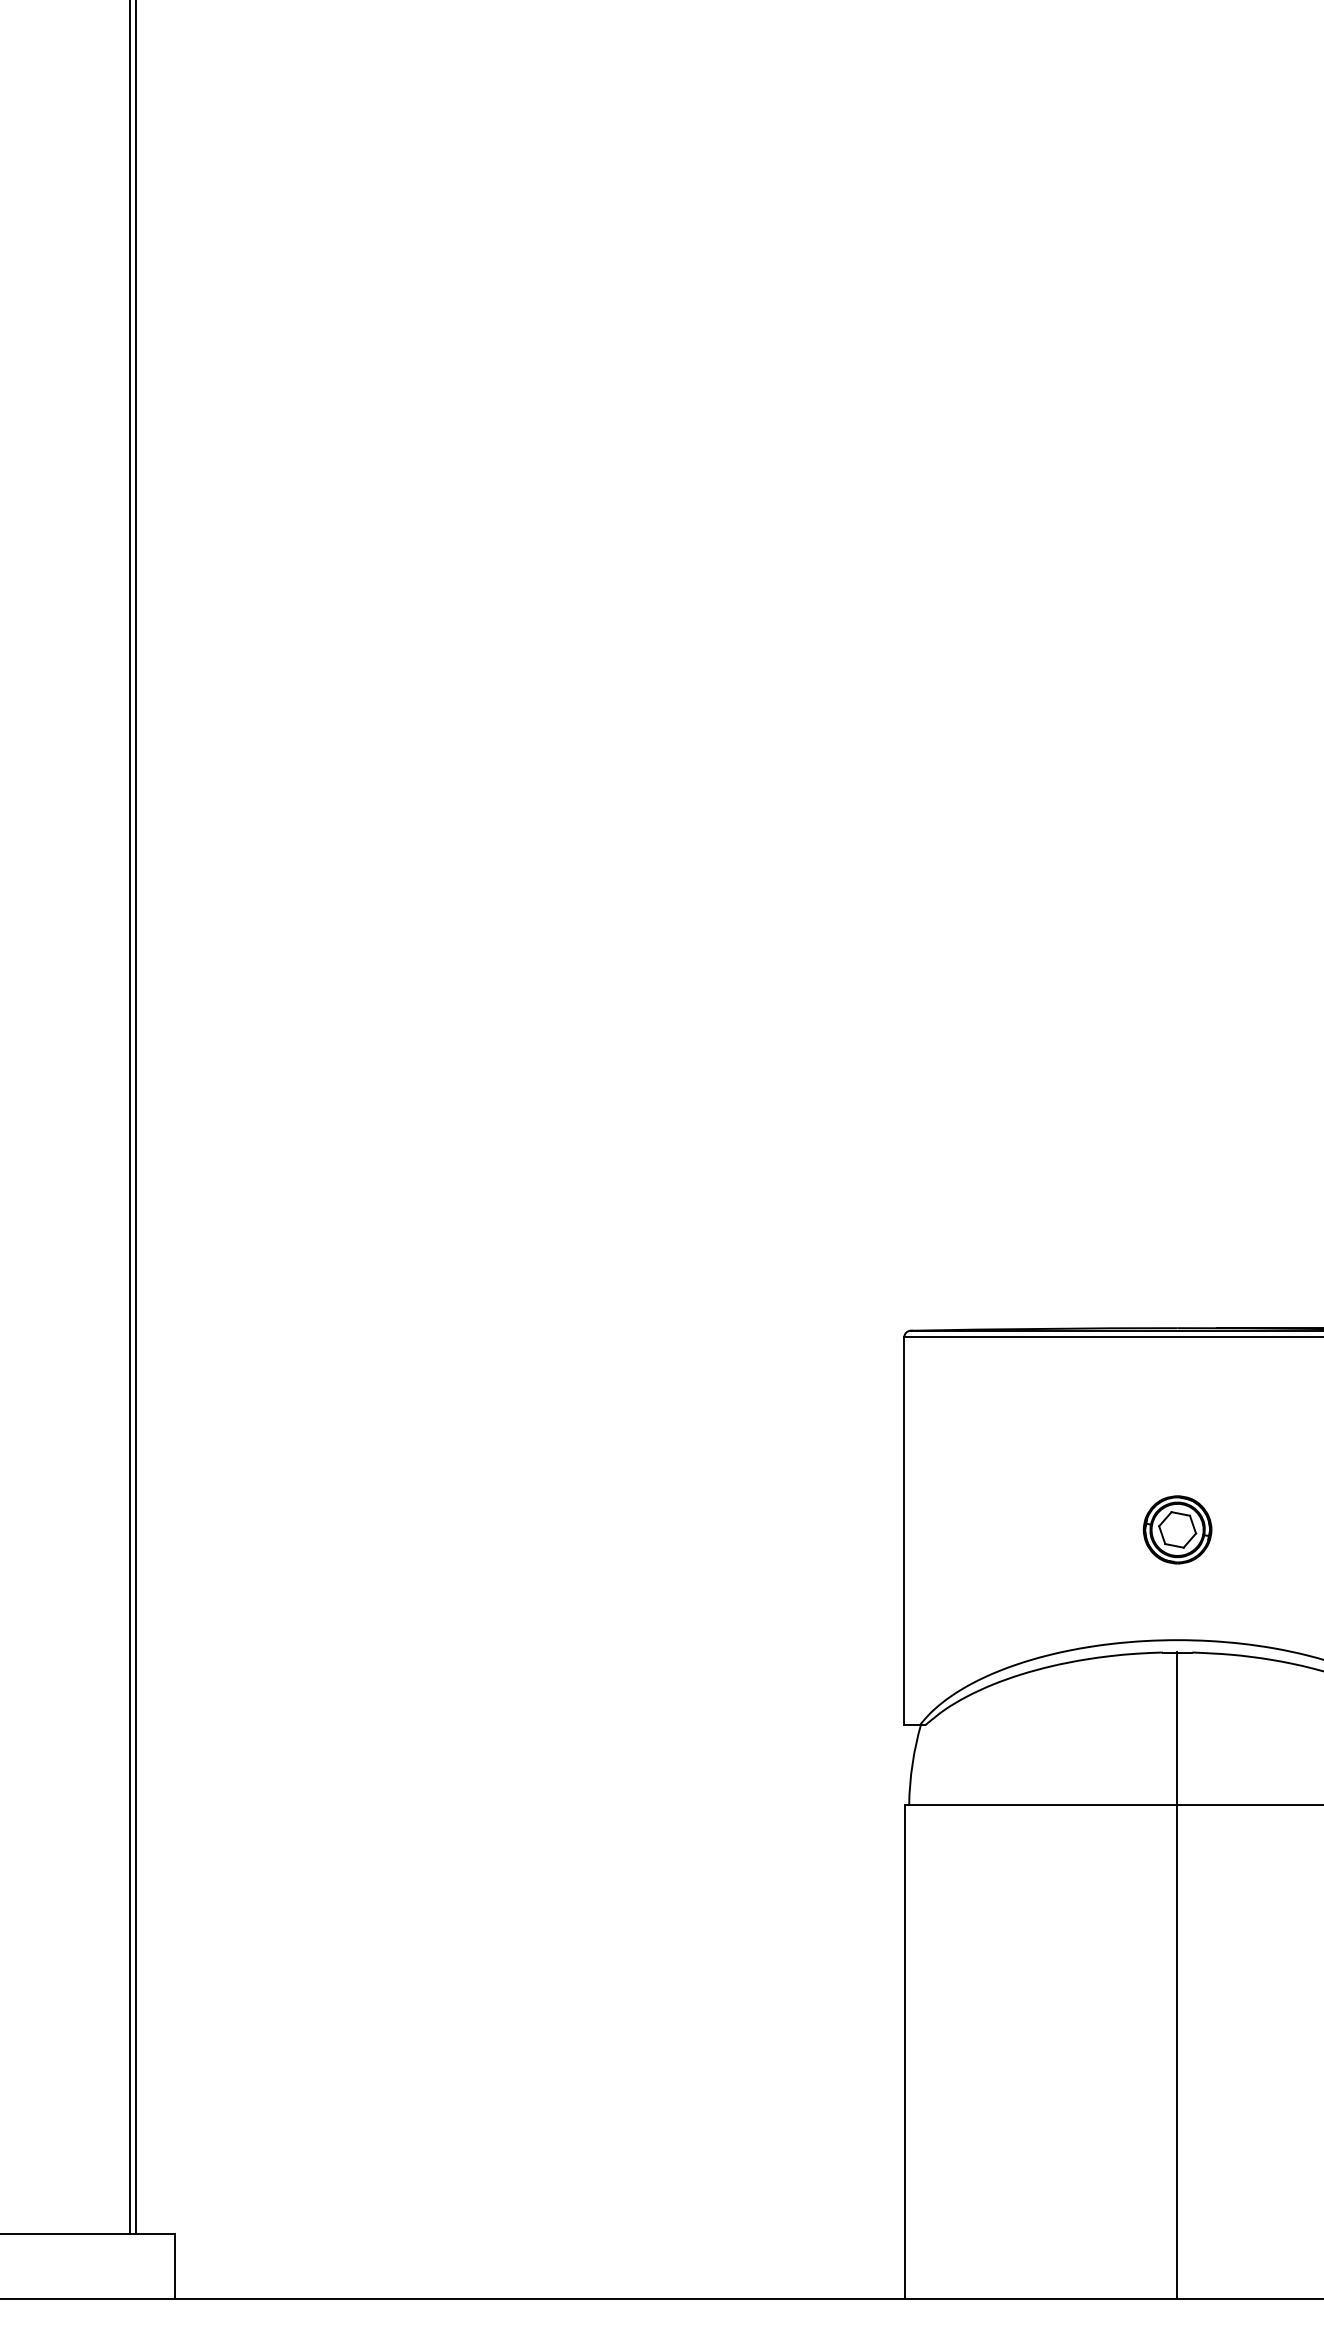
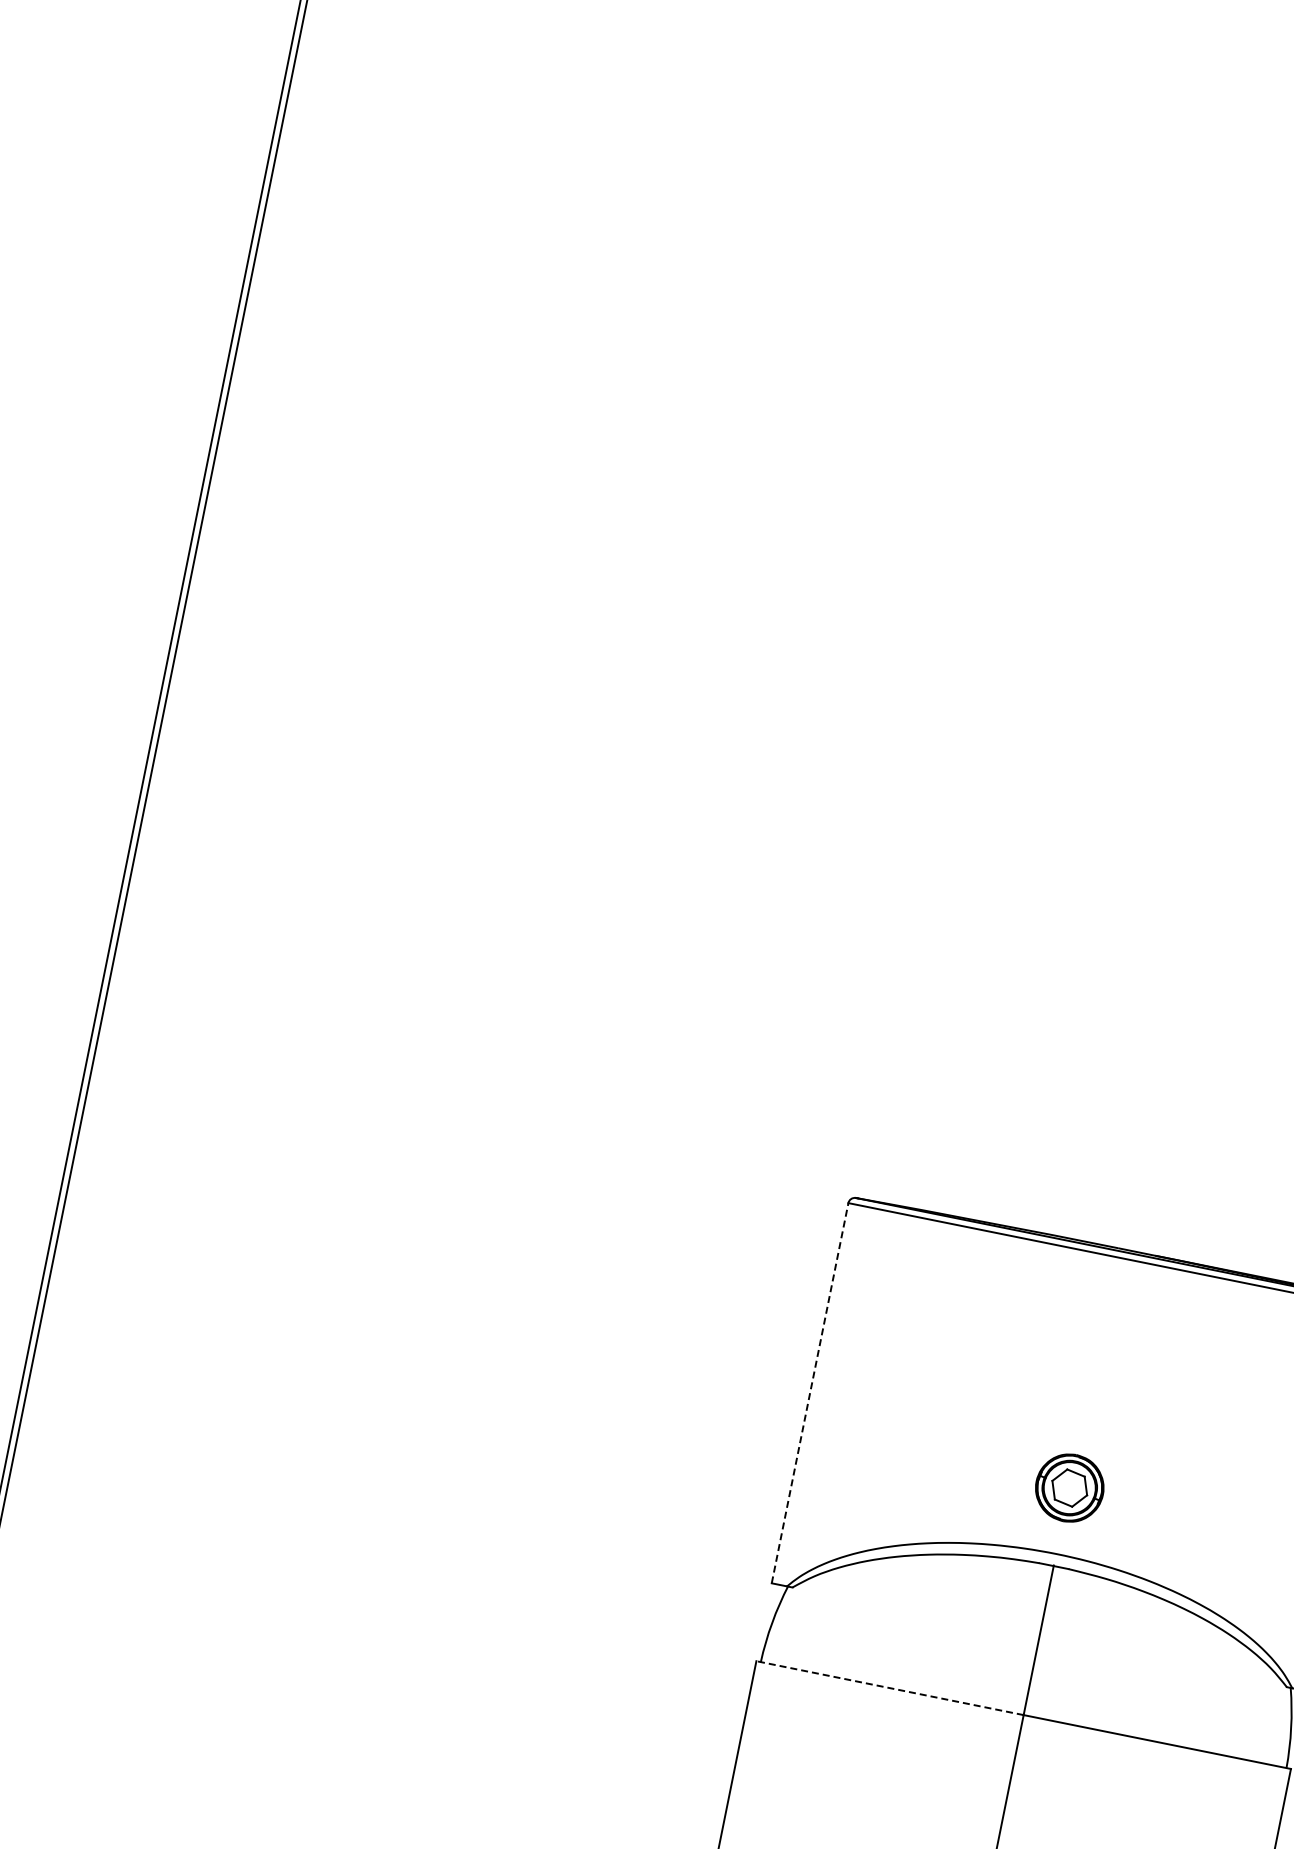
part: (1177, 1529) -> (1069, 1487), moved
line: (904, 1531) -> (810, 1393), solid -> dashed
line: (1040, 1804) -> (889, 1688), solid -> dashed

